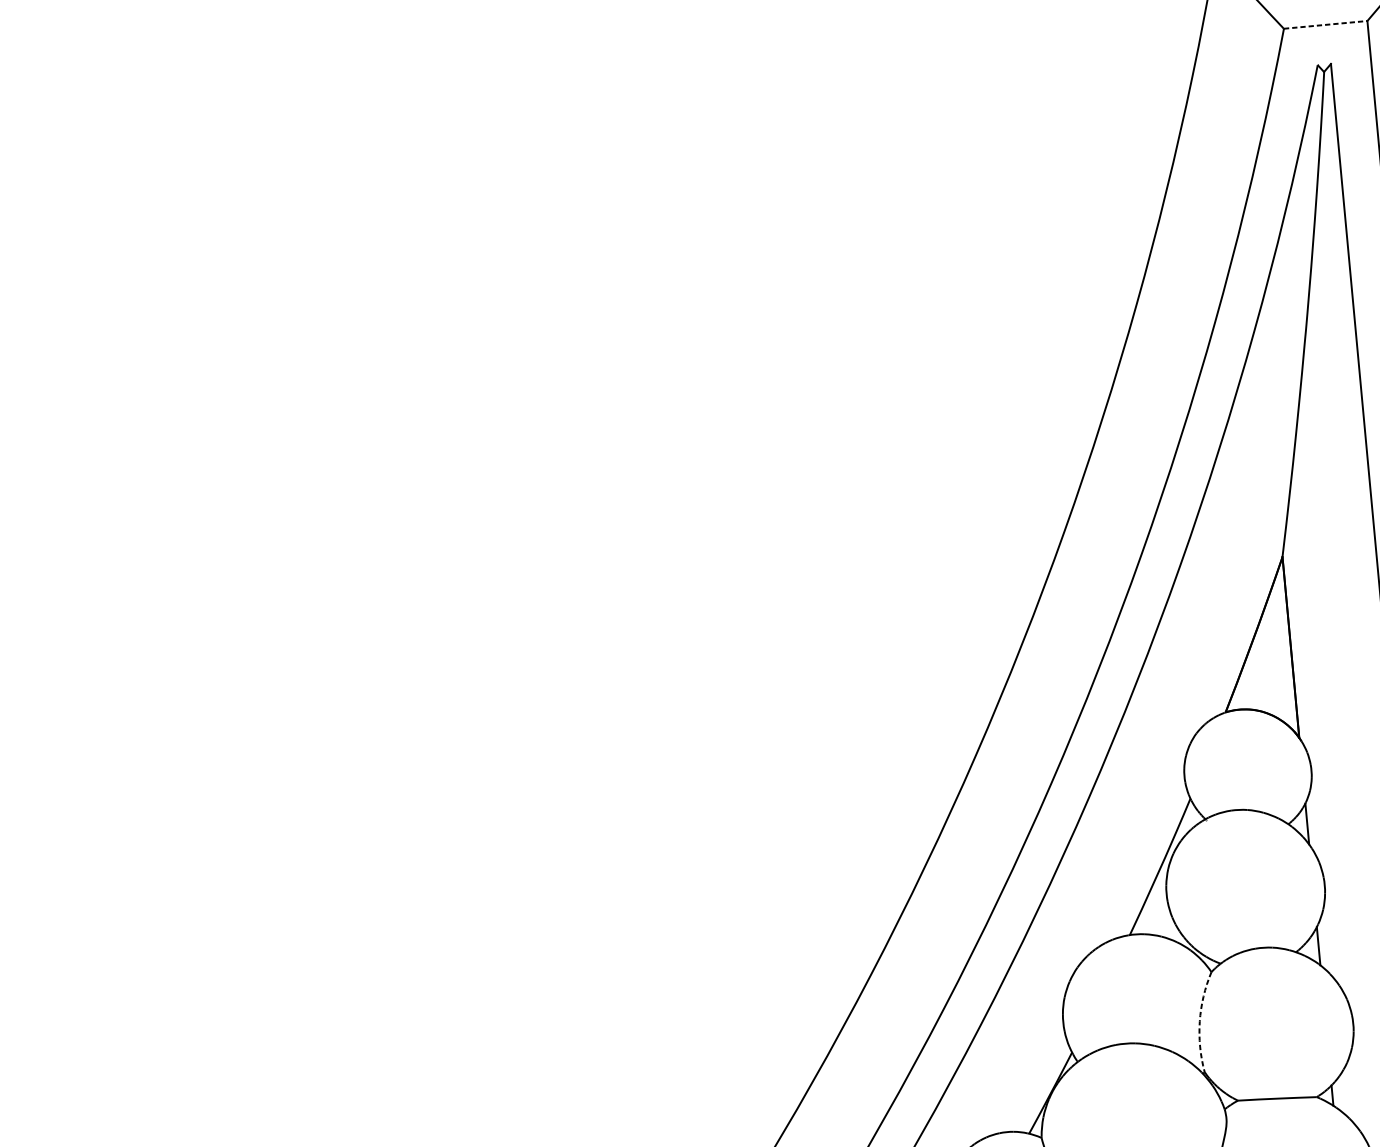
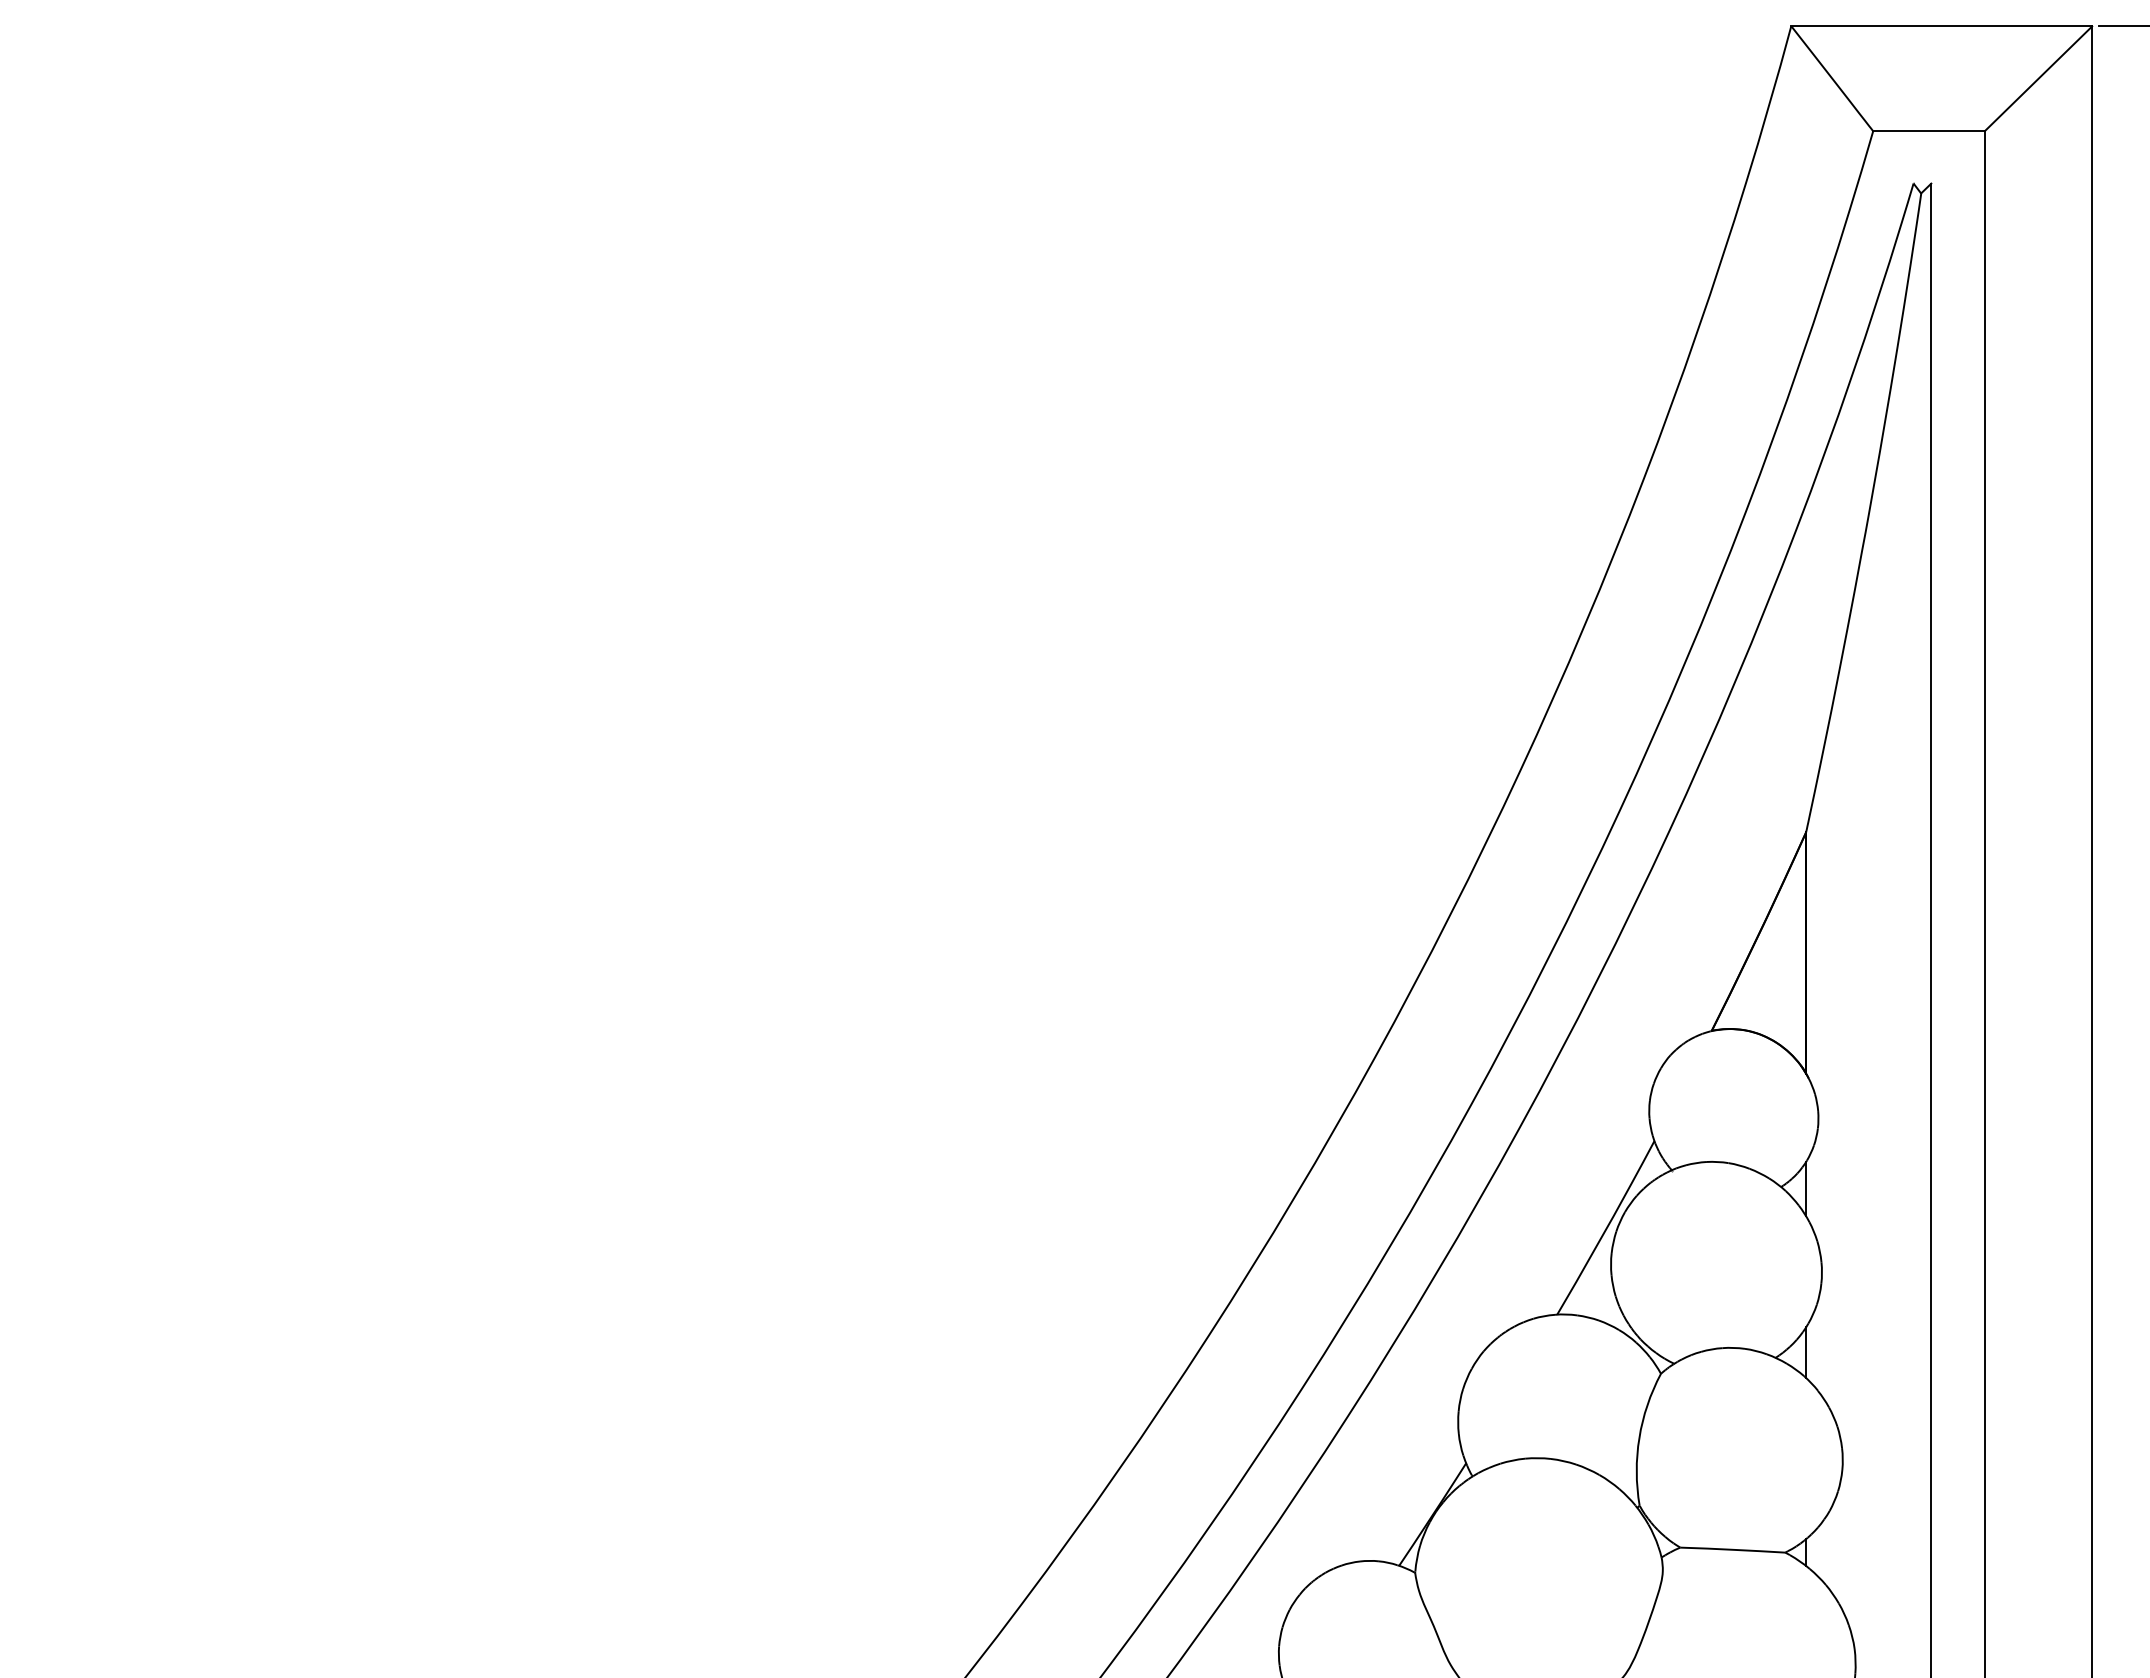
line: (1326, 25) -> (1929, 131), dashed -> solid
arc: (1199, 1021) -> (1639, 1438), dashed -> solid

